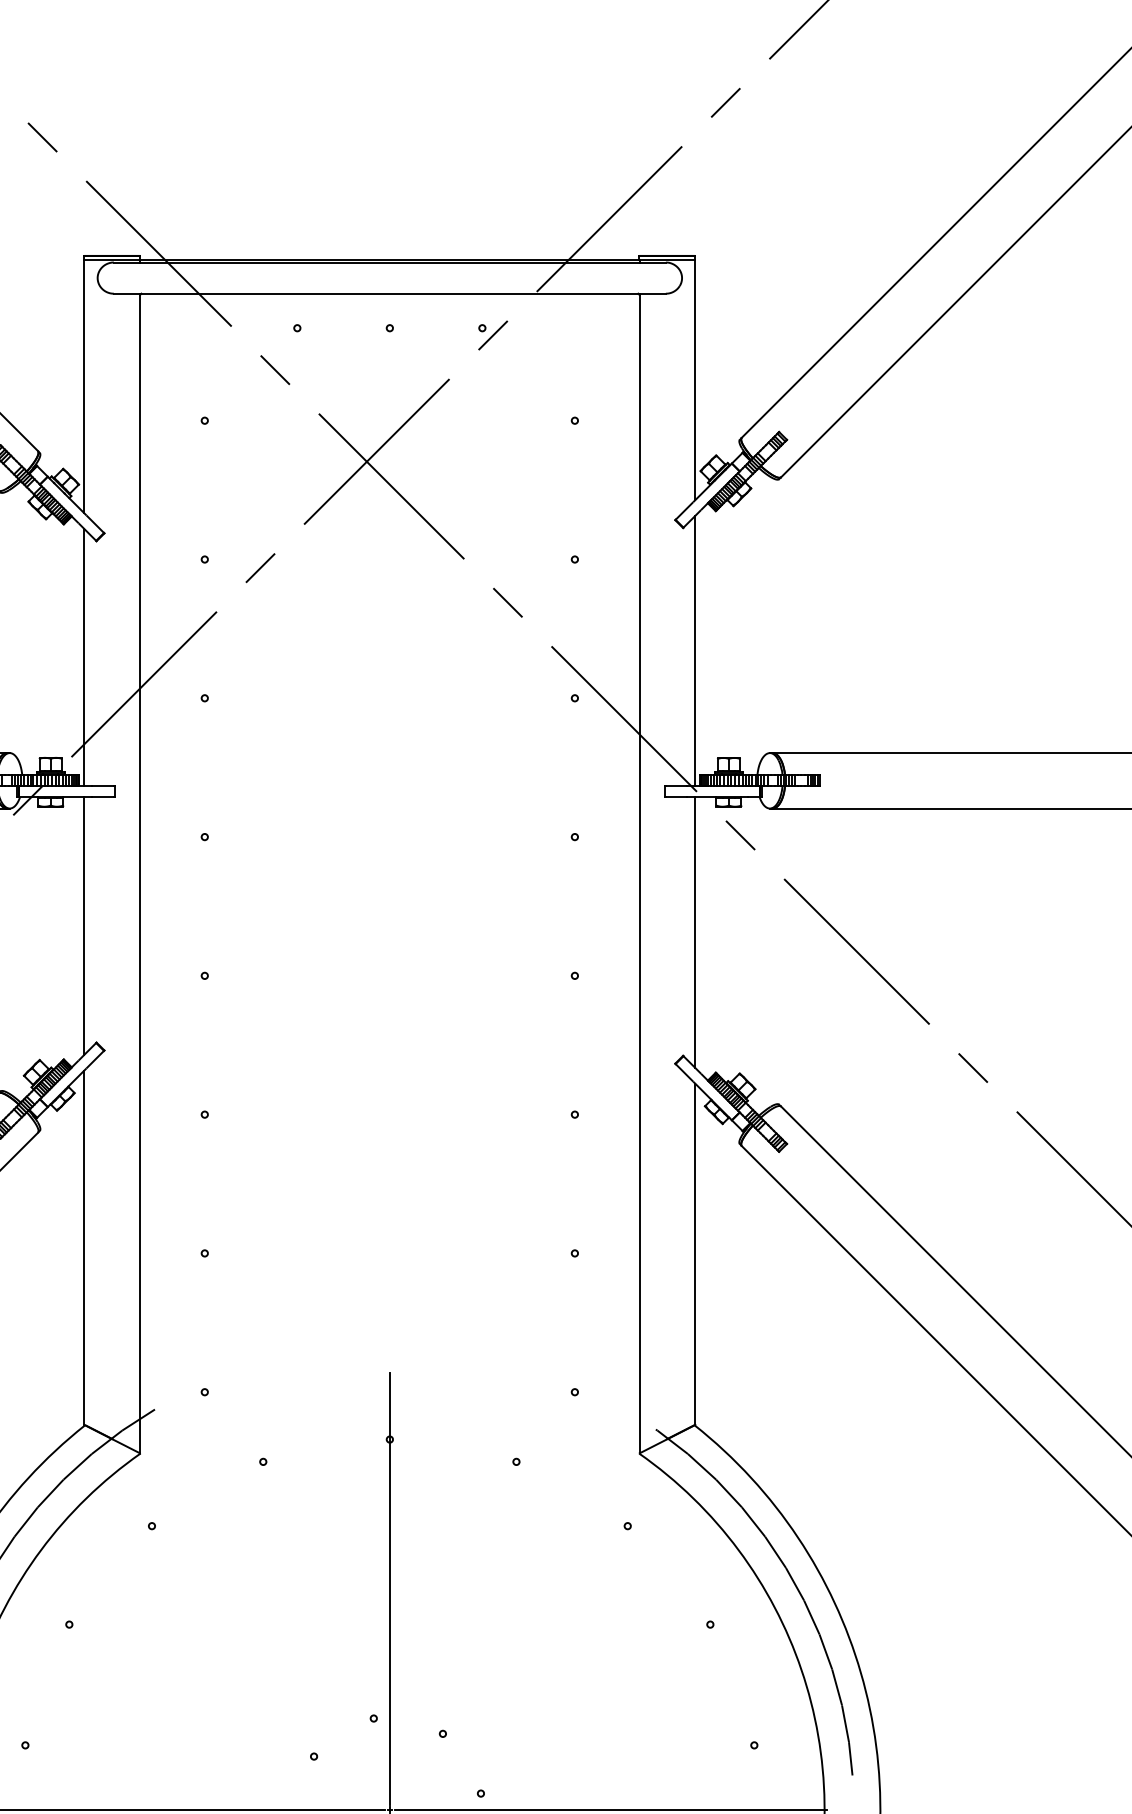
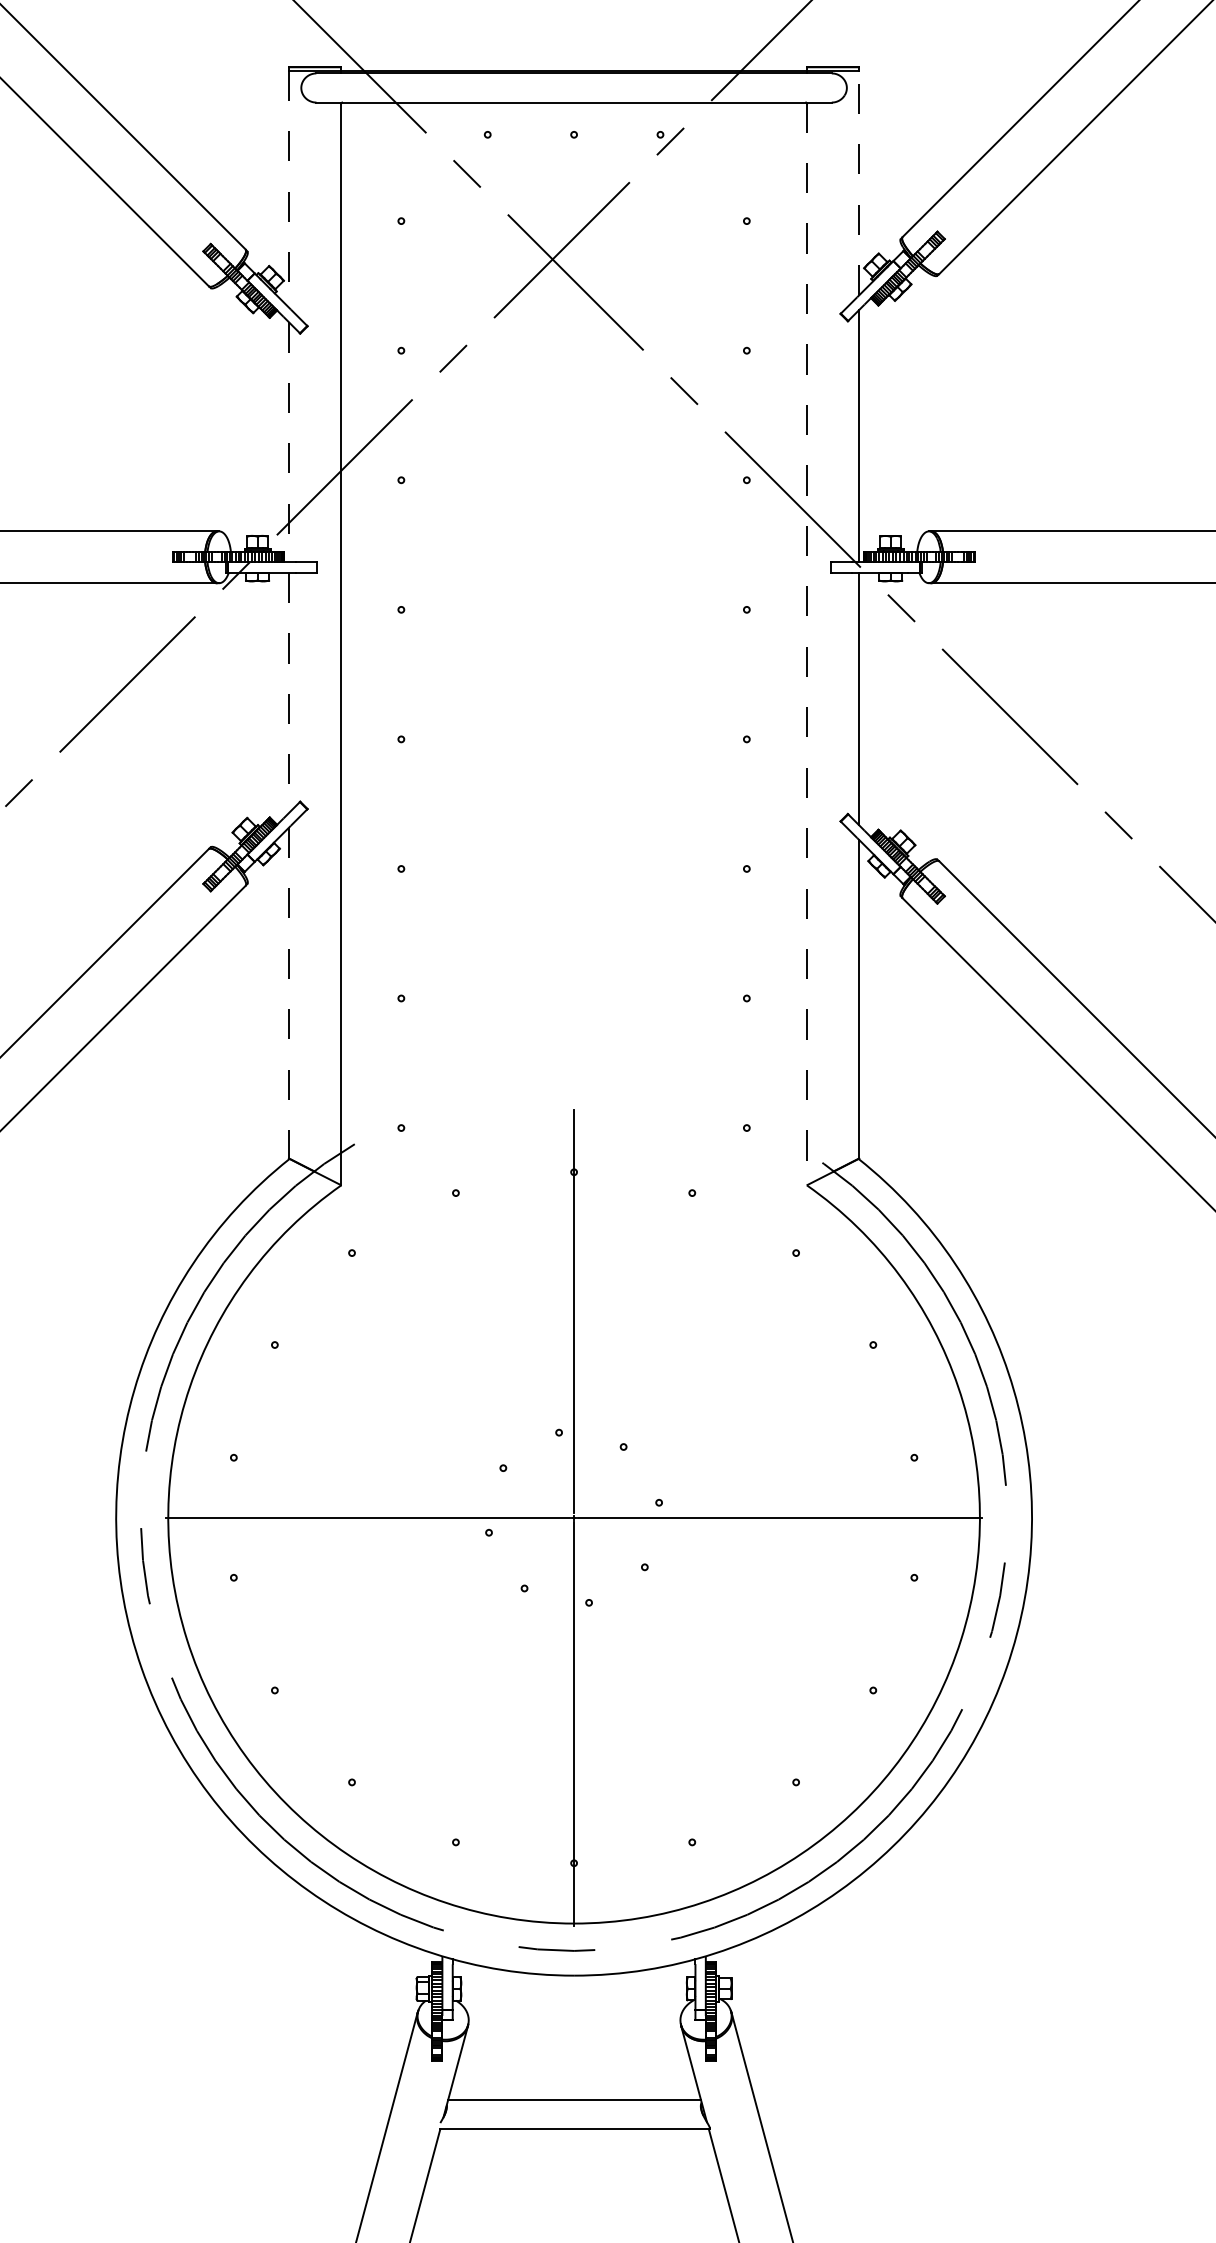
line: (695, 379) -> (859, 182), solid -> dashed
line: (83, 386) -> (288, 189), solid -> dashed
line: (83, 657) -> (288, 442), solid -> dashed
line: (639, 874) -> (807, 644), solid -> dashed
line: (83, 926) -> (288, 693), solid -> dashed
line: (83, 1248) -> (288, 993), solid -> dashed

